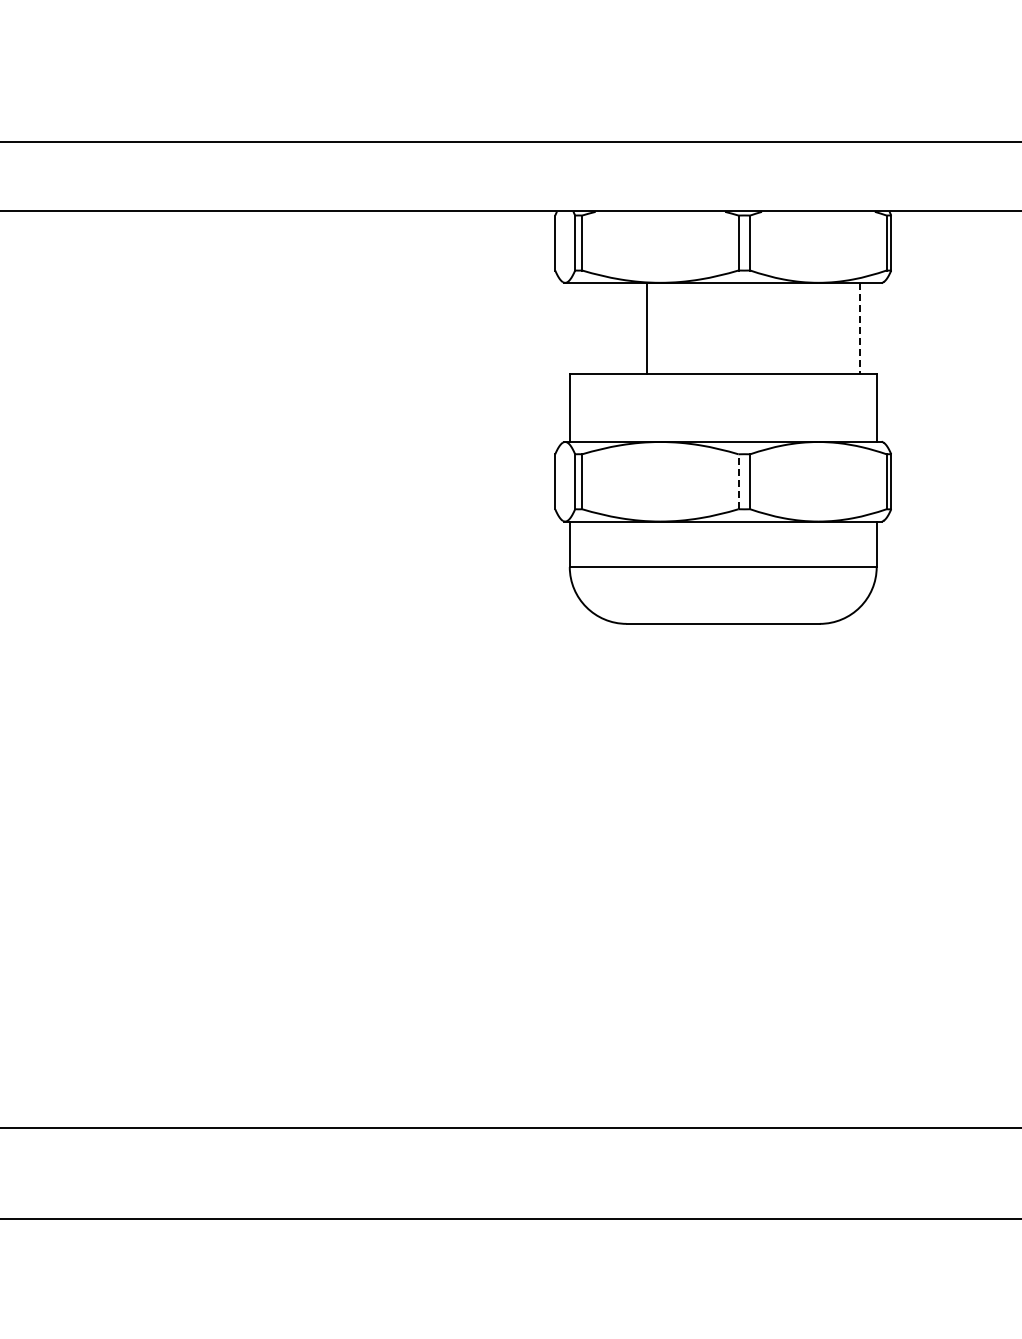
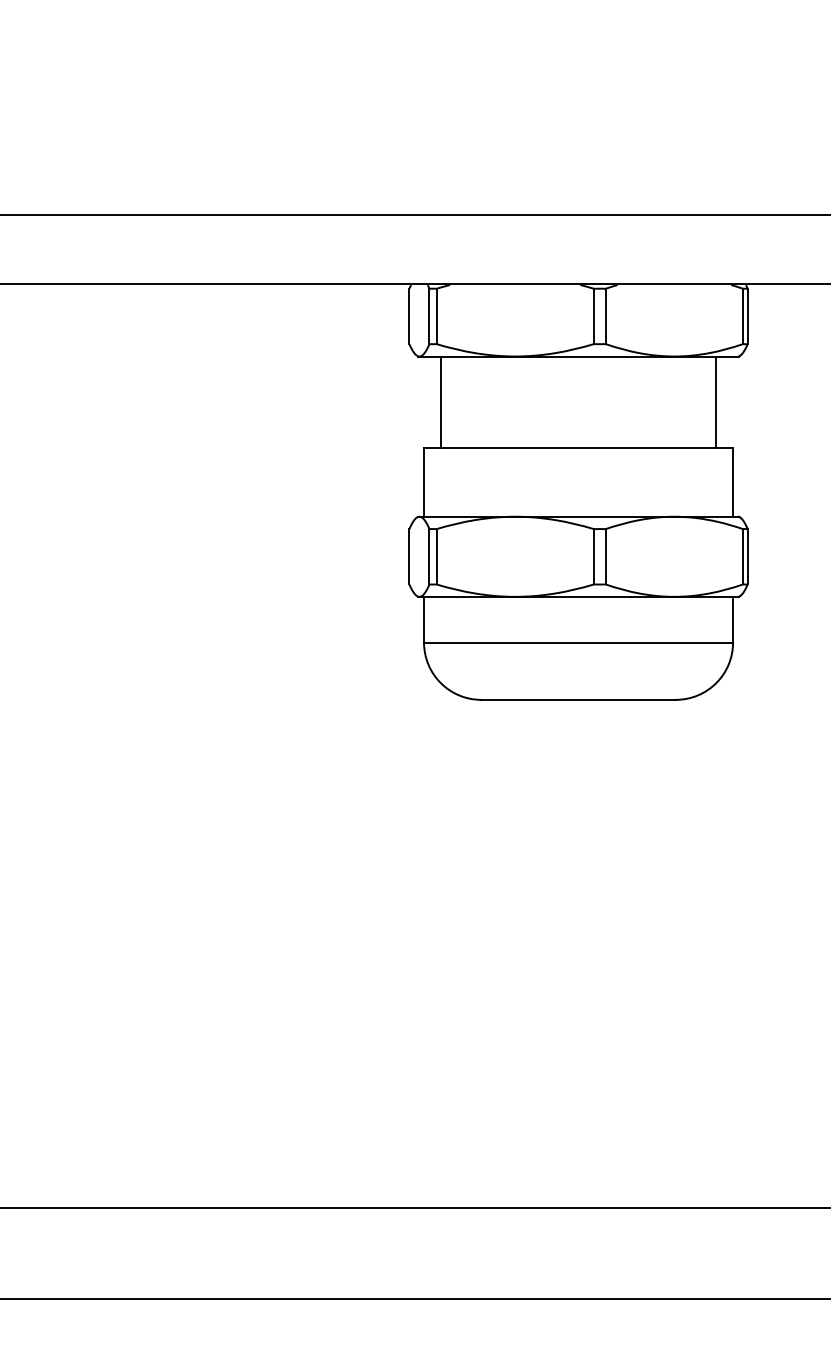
line: (646, 327) -> (440, 401), moved
line: (859, 328) -> (715, 402), dashed -> solid
line: (738, 481) -> (593, 556), dashed -> solid

